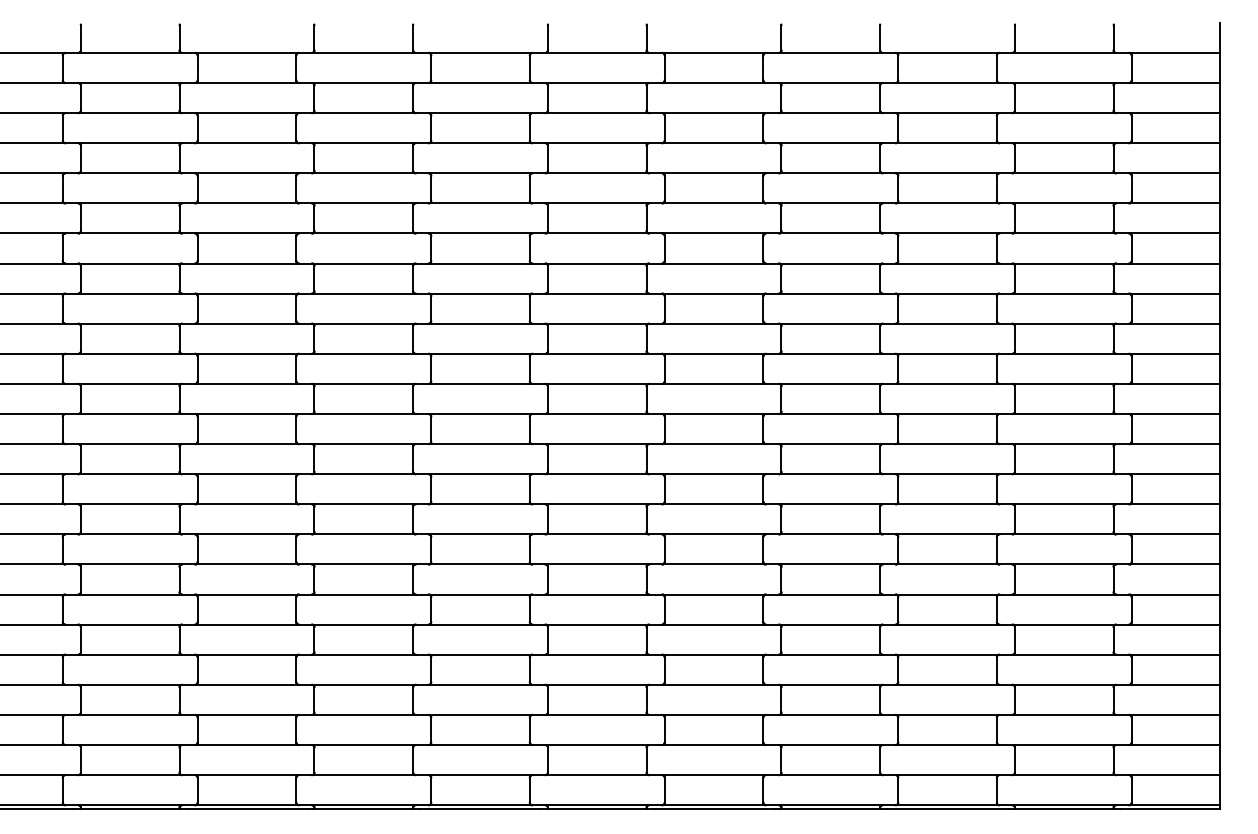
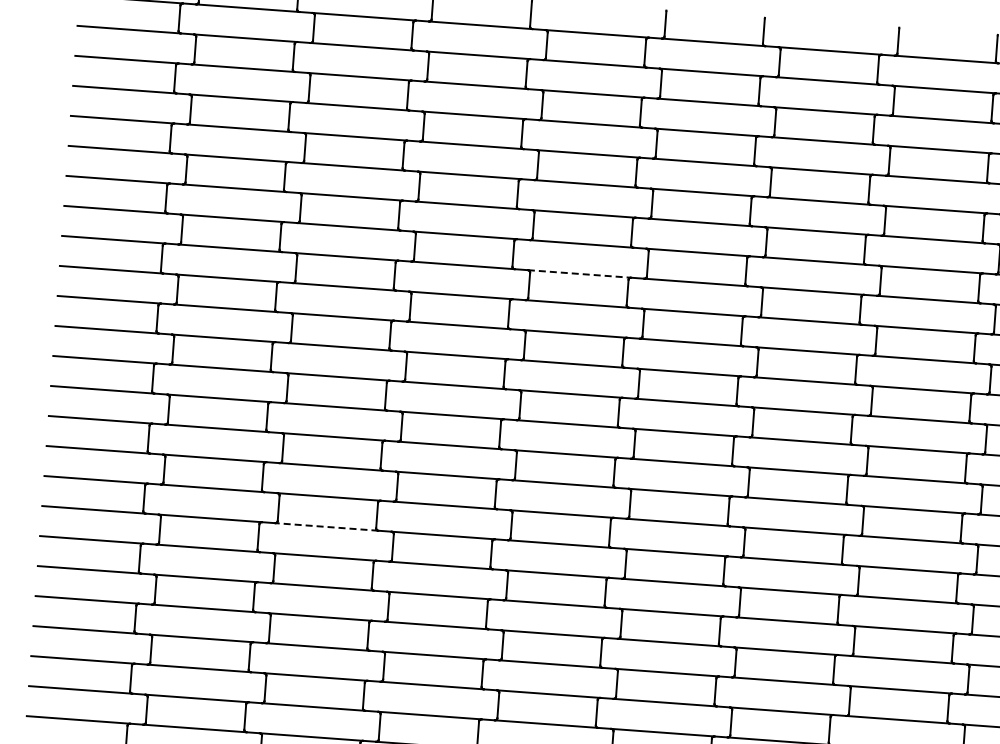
line: (480, 293) -> (579, 273), solid -> dashed
line: (247, 564) -> (327, 527), solid -> dashed

